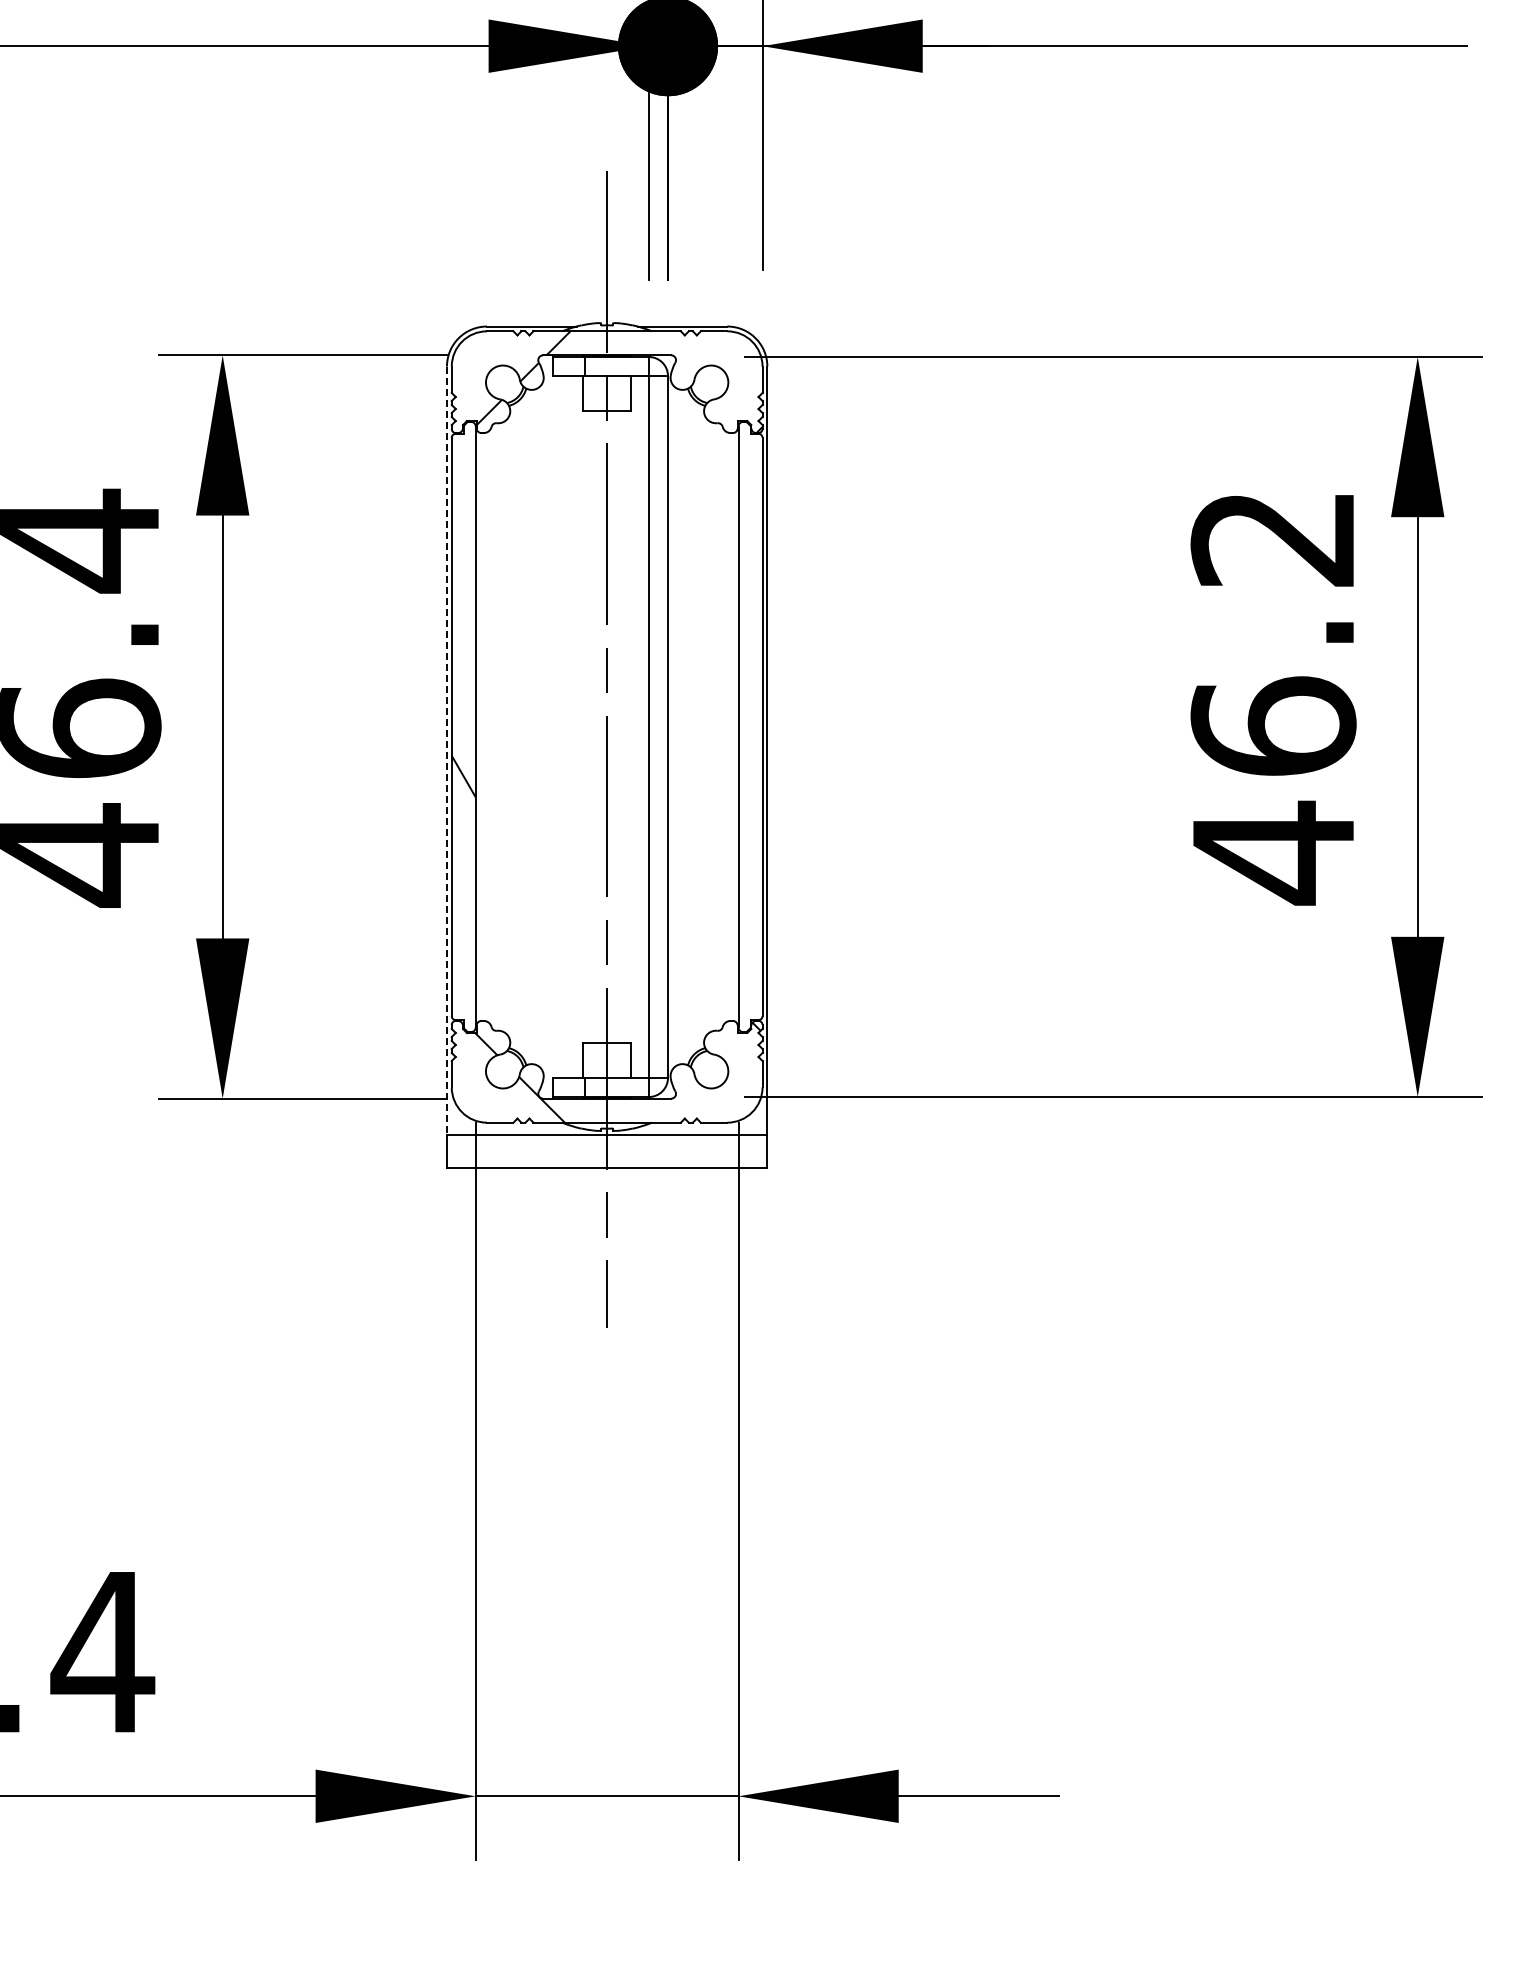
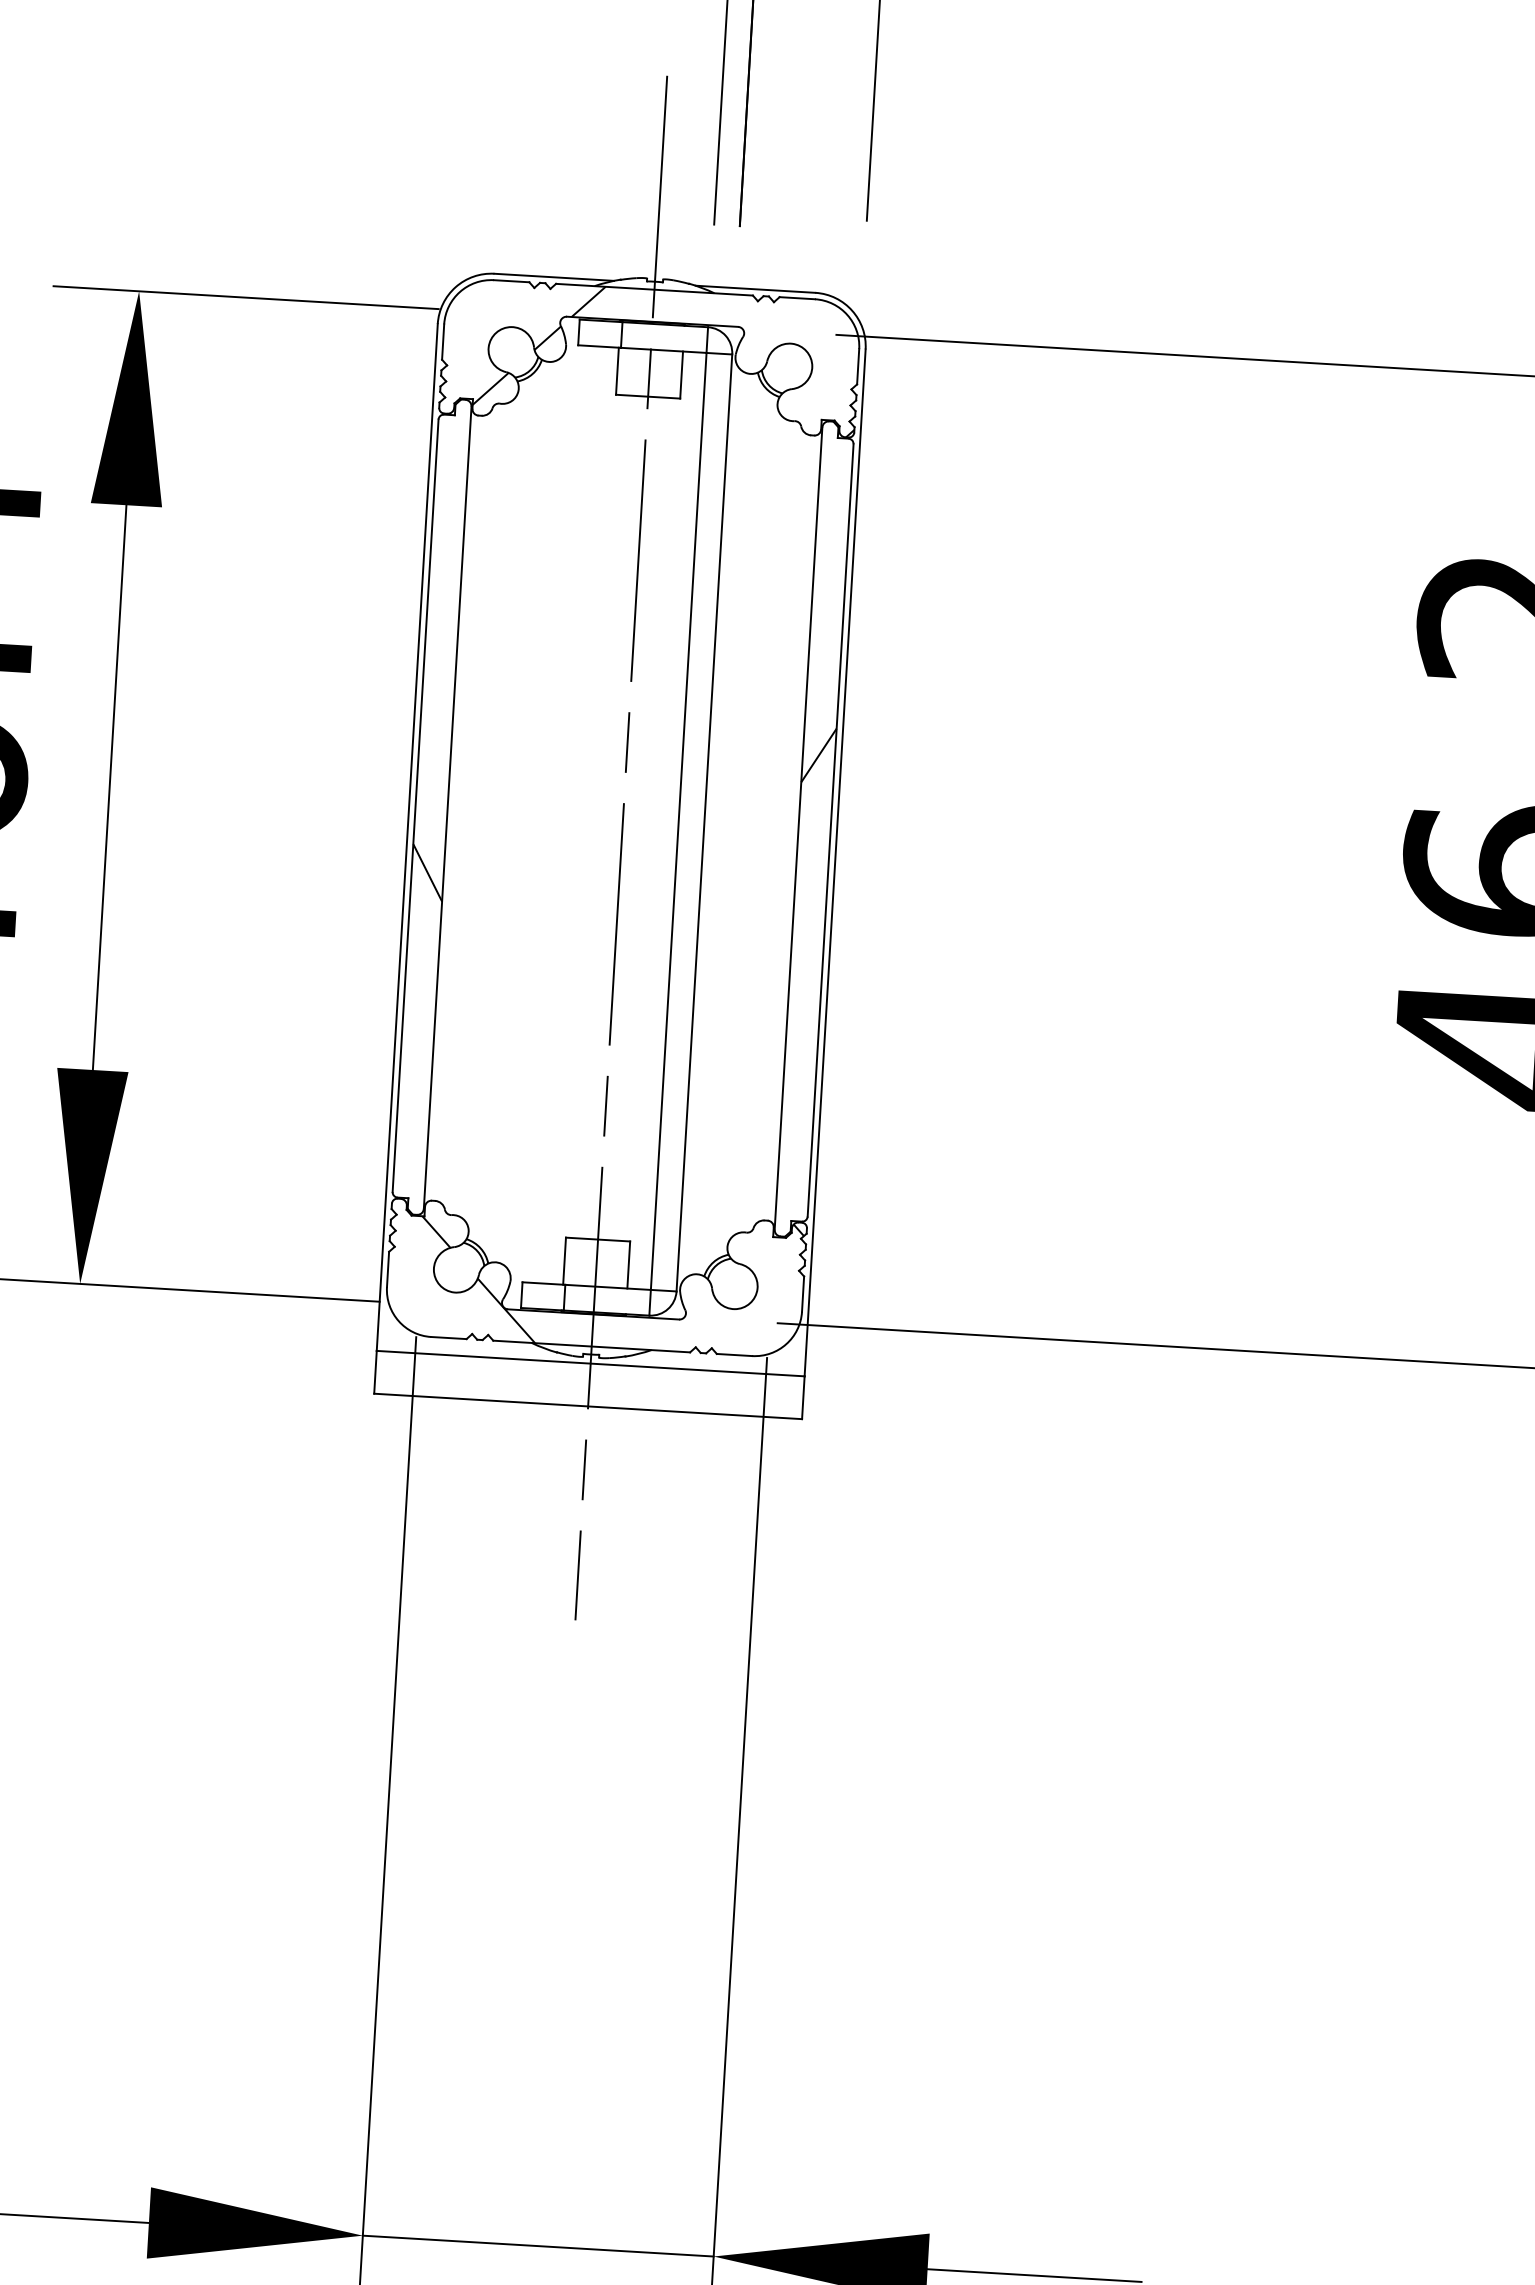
hatch: (750, 671) -> (818, 755), added
line: (446, 751) -> (406, 838), dashed -> solid

